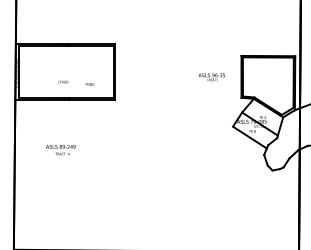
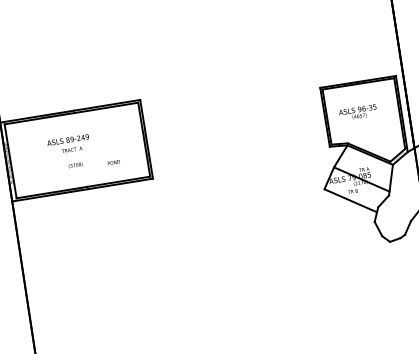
text: (211, 77) -> (357, 112), moved
text: (60, 150) -> (68, 145), moved

